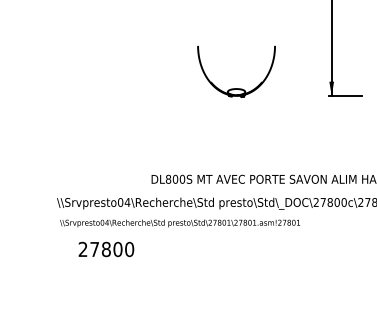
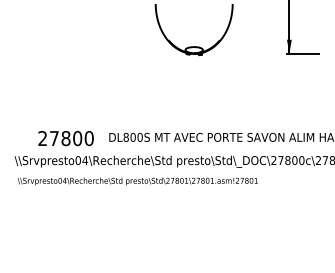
text: (106, 249) -> (66, 138), moved

